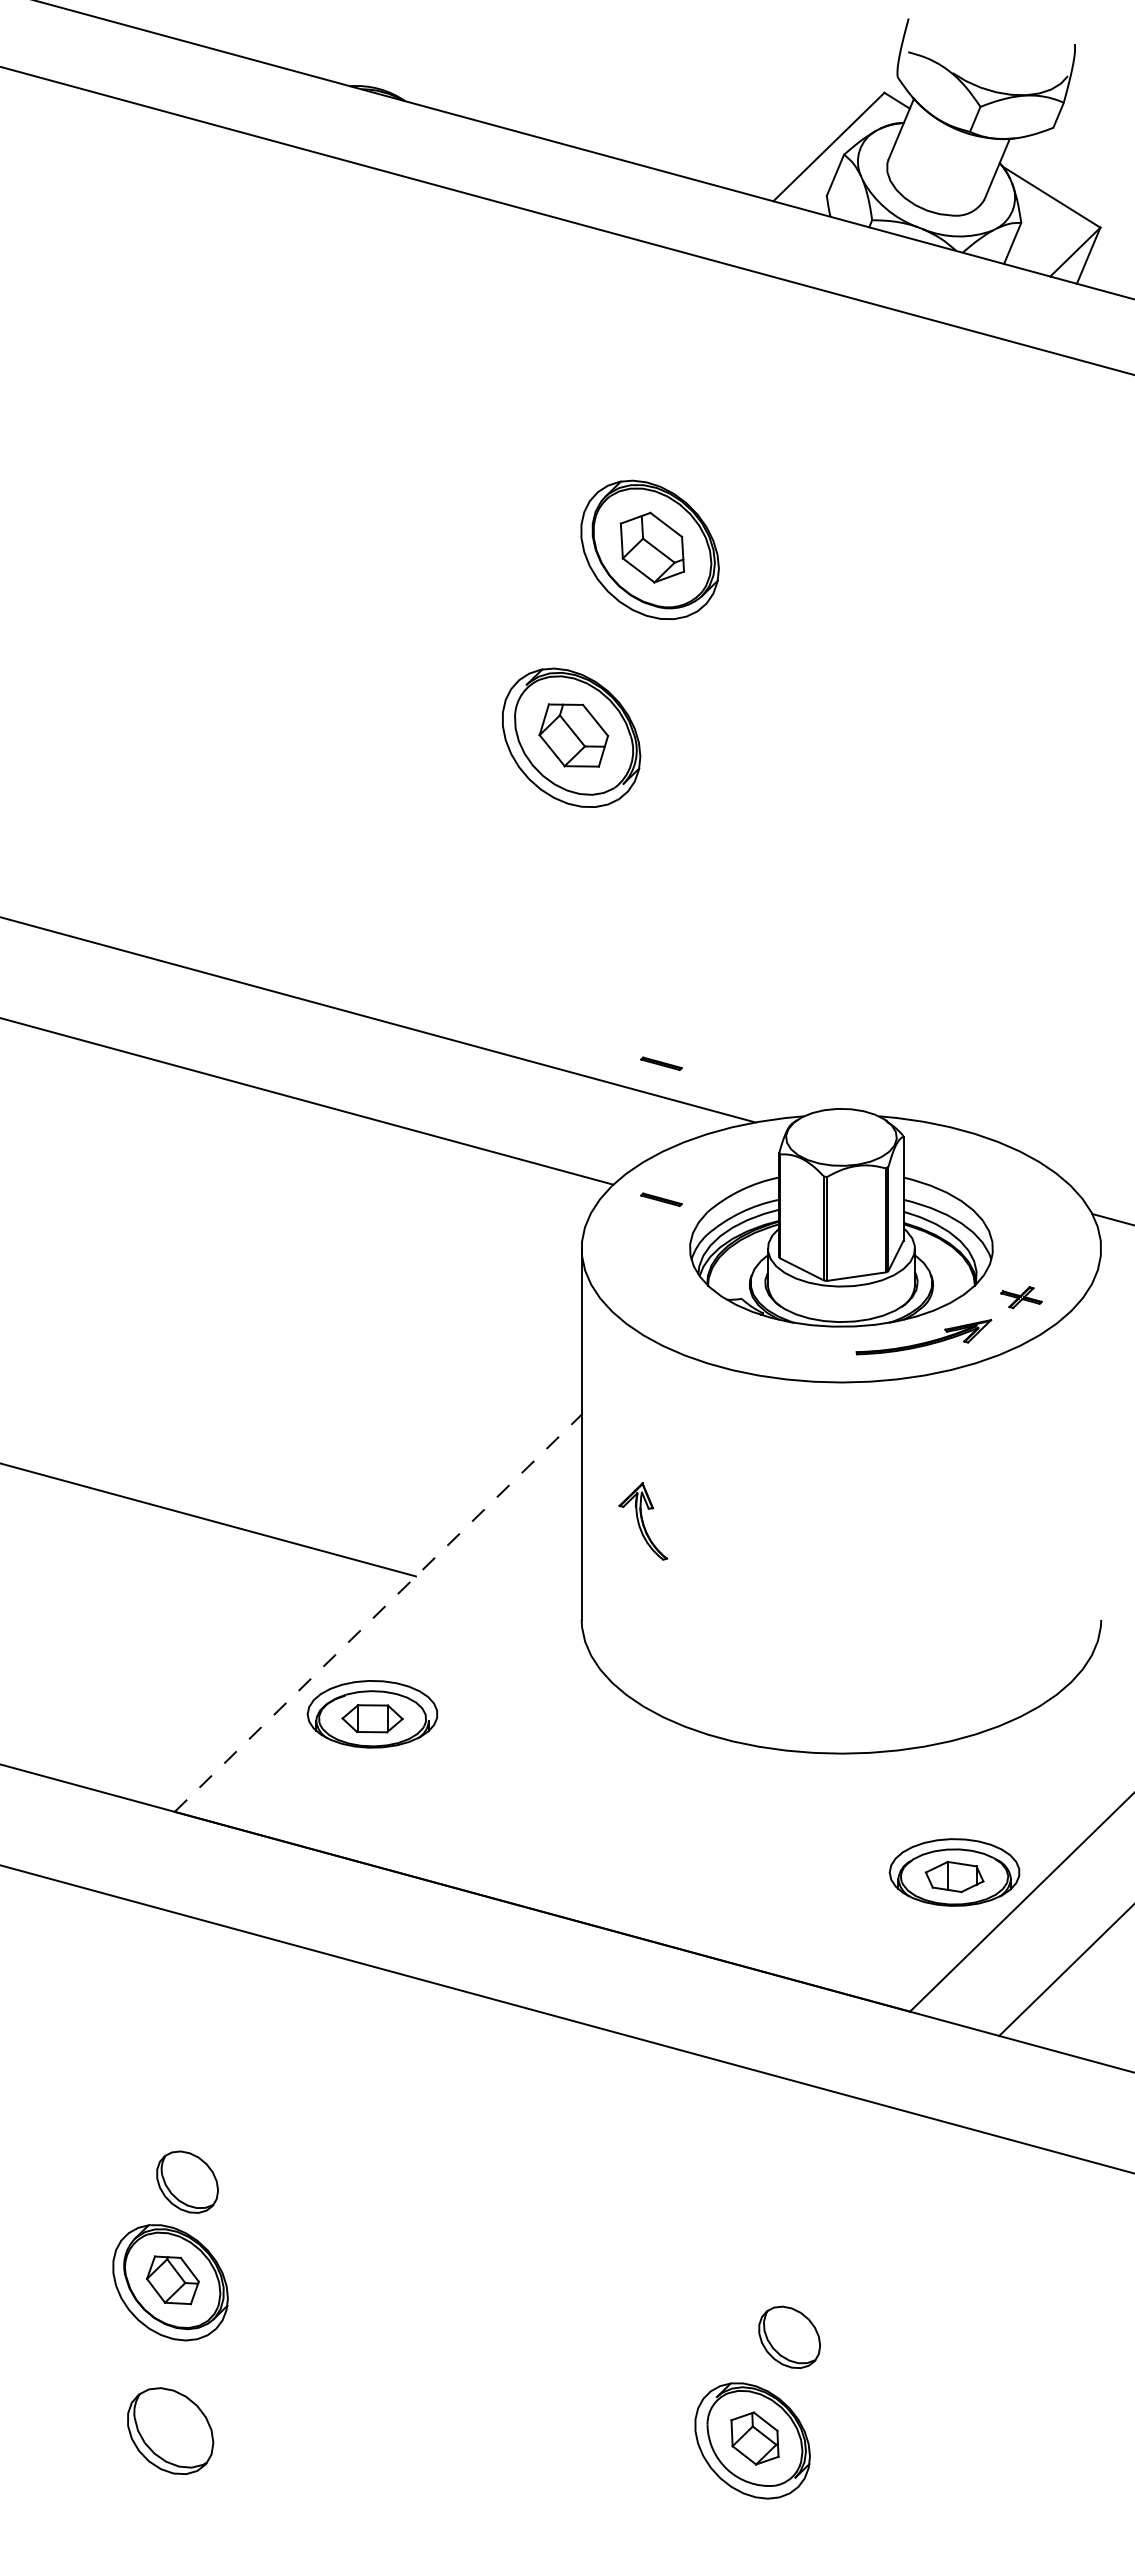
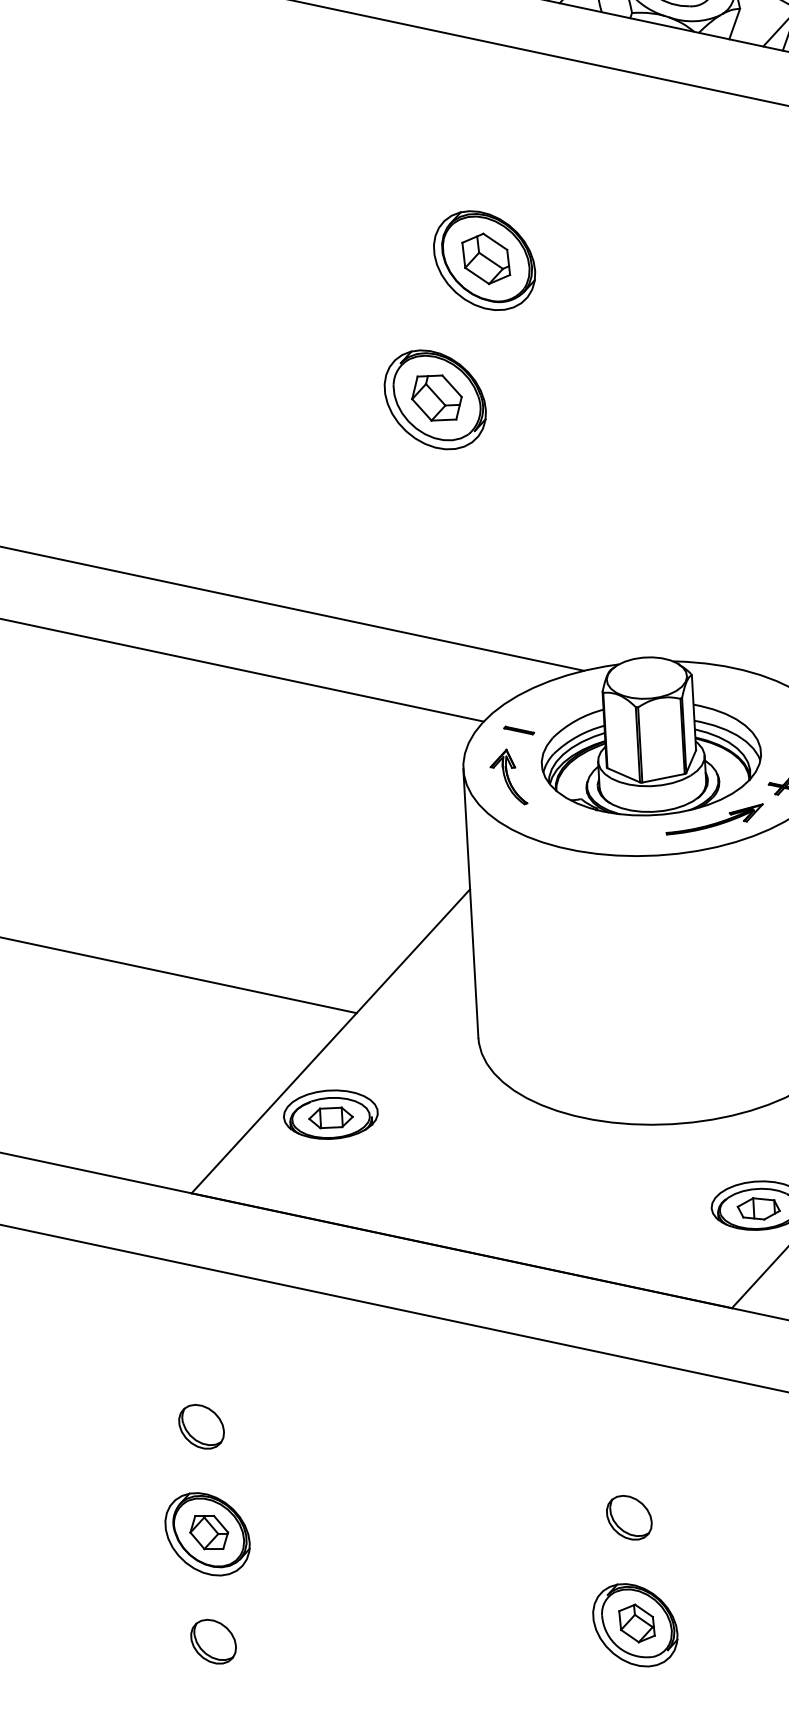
part: (661, 1063) -> (513, 631), removed
part: (643, 1521) -> (508, 777), moved
line: (378, 1612) -> (331, 1040), dashed -> solid
part: (187, 2181) -> (201, 1426), moved
part: (789, 2336) -> (629, 1517), moved
part: (170, 2430) -> (213, 1641), size x0.71

